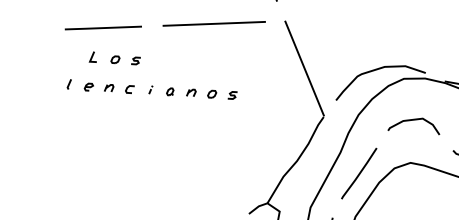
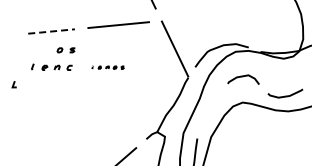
line: (103, 28) -> (51, 31), solid -> dashed
line: (91, 57) -> (13, 84), moved
part: (191, 92) -> (107, 67), size x0.6
line: (358, 172) -> (211, 110), removed

